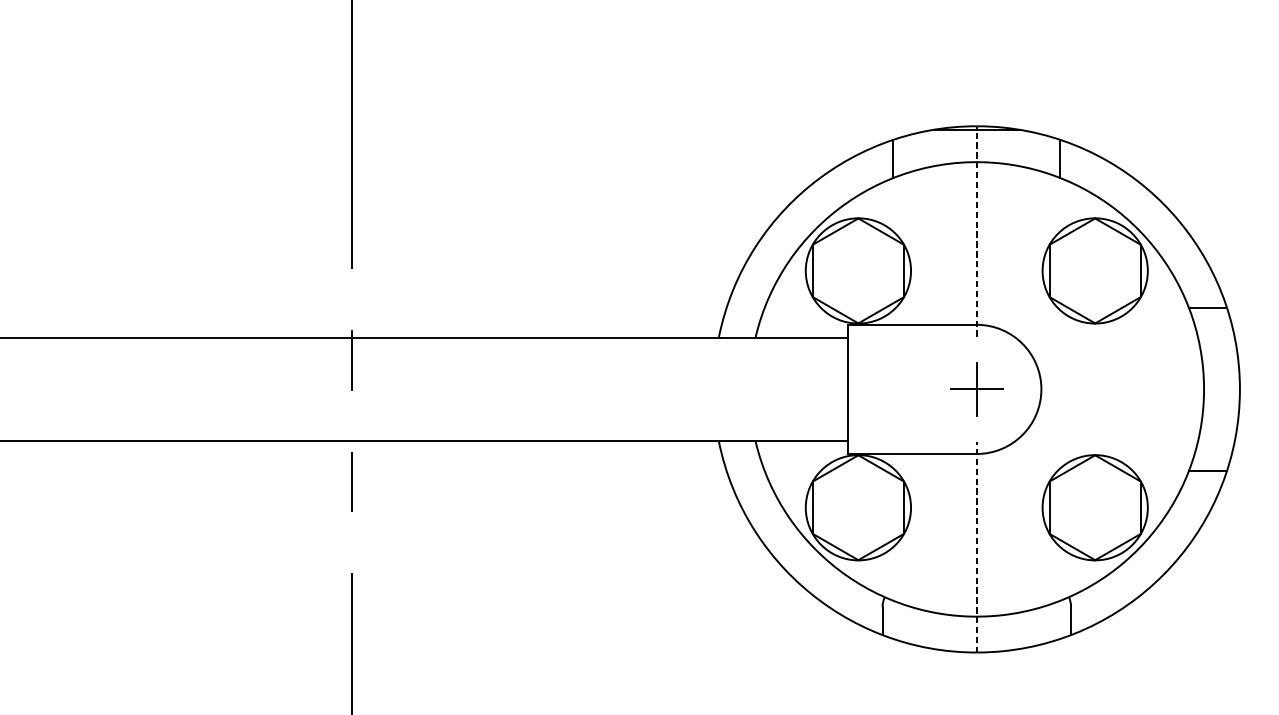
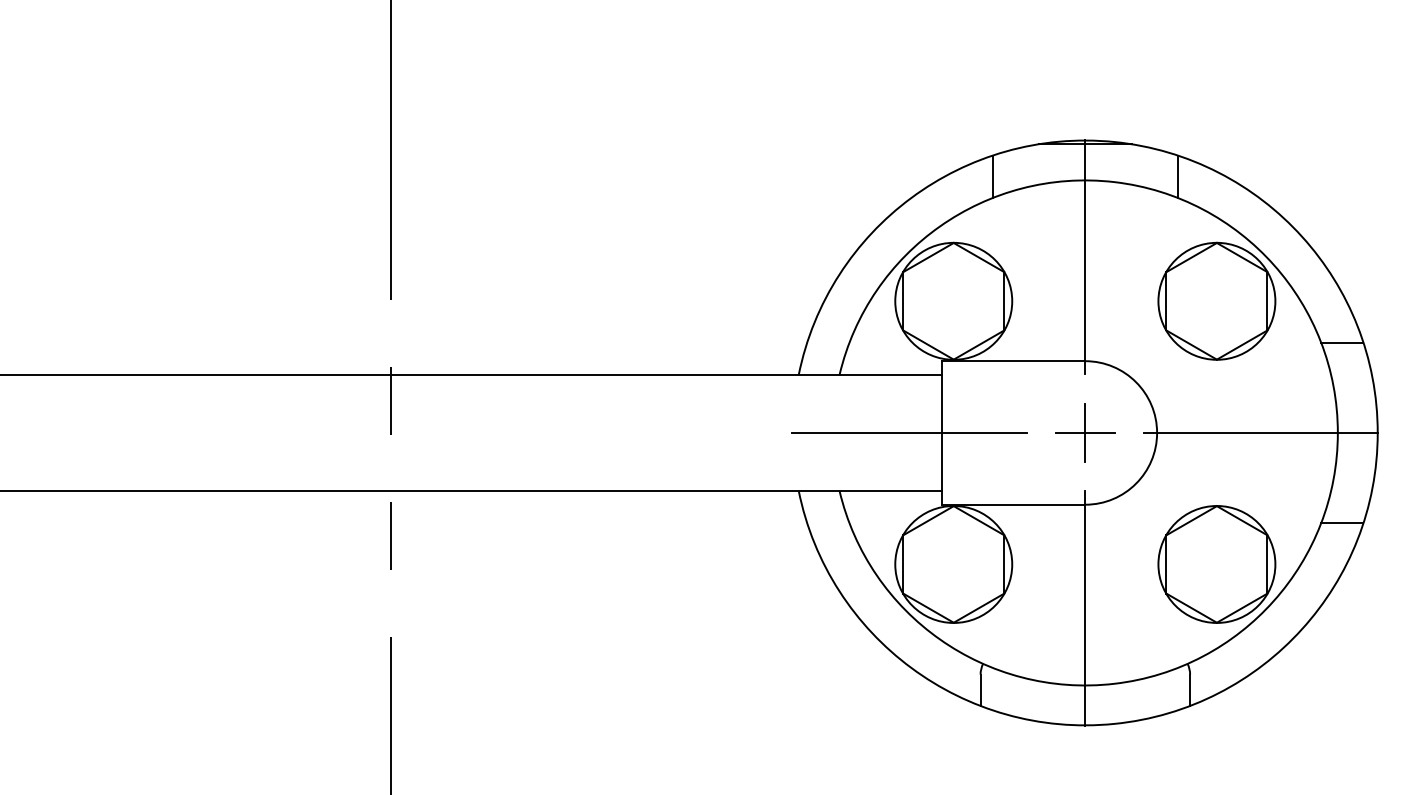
line: (976, 230) -> (1085, 256), dashed -> solid
line: (818, 388) -> (909, 432), added
line: (1134, 388) -> (1260, 432), added
line: (976, 547) -> (1085, 608), dashed -> solid

